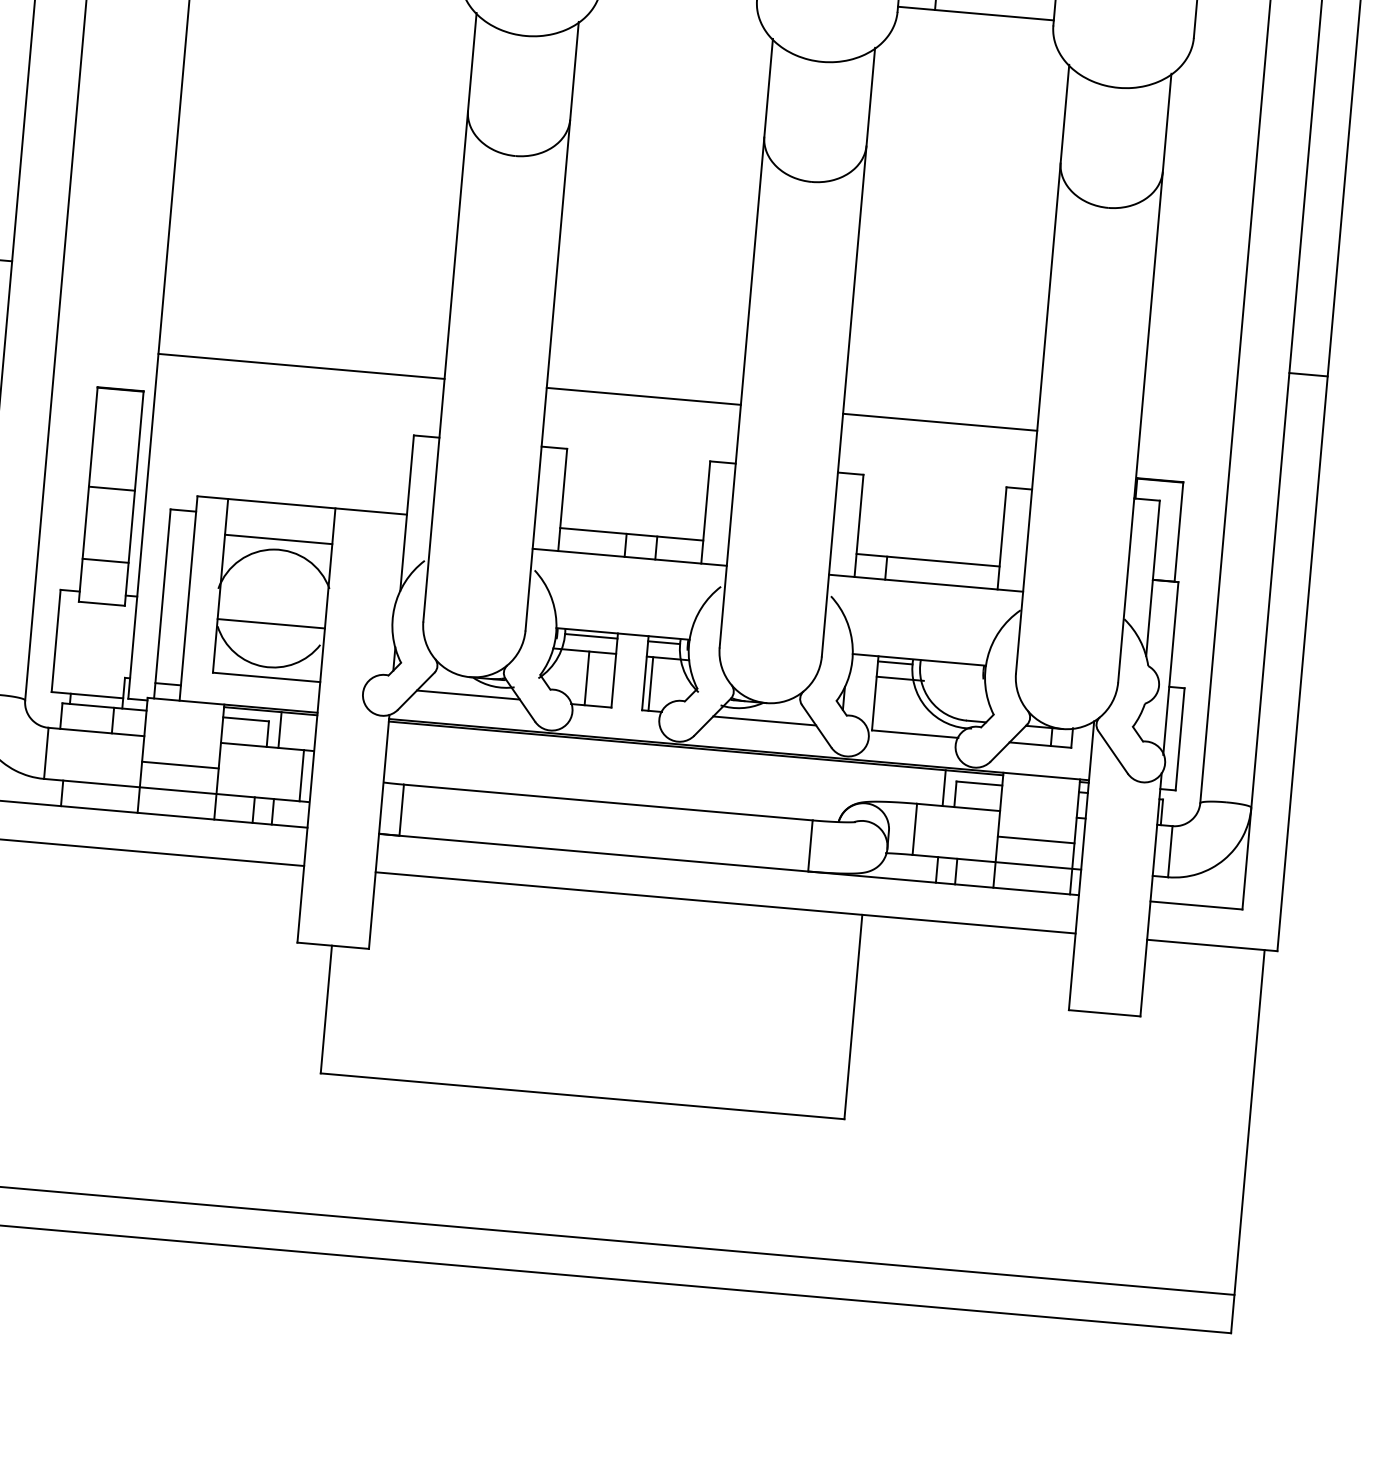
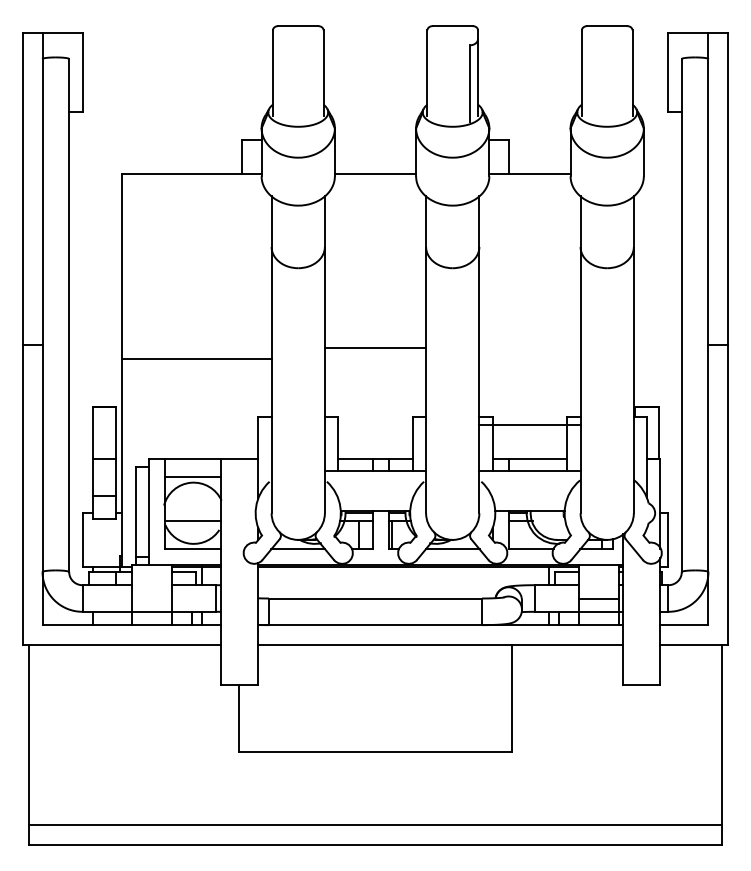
line: (300, 365) -> (196, 358), moved
line: (643, 395) -> (375, 347), moved
line: (939, 421) -> (529, 424), moved
line: (180, 765) -> (152, 598), removed

